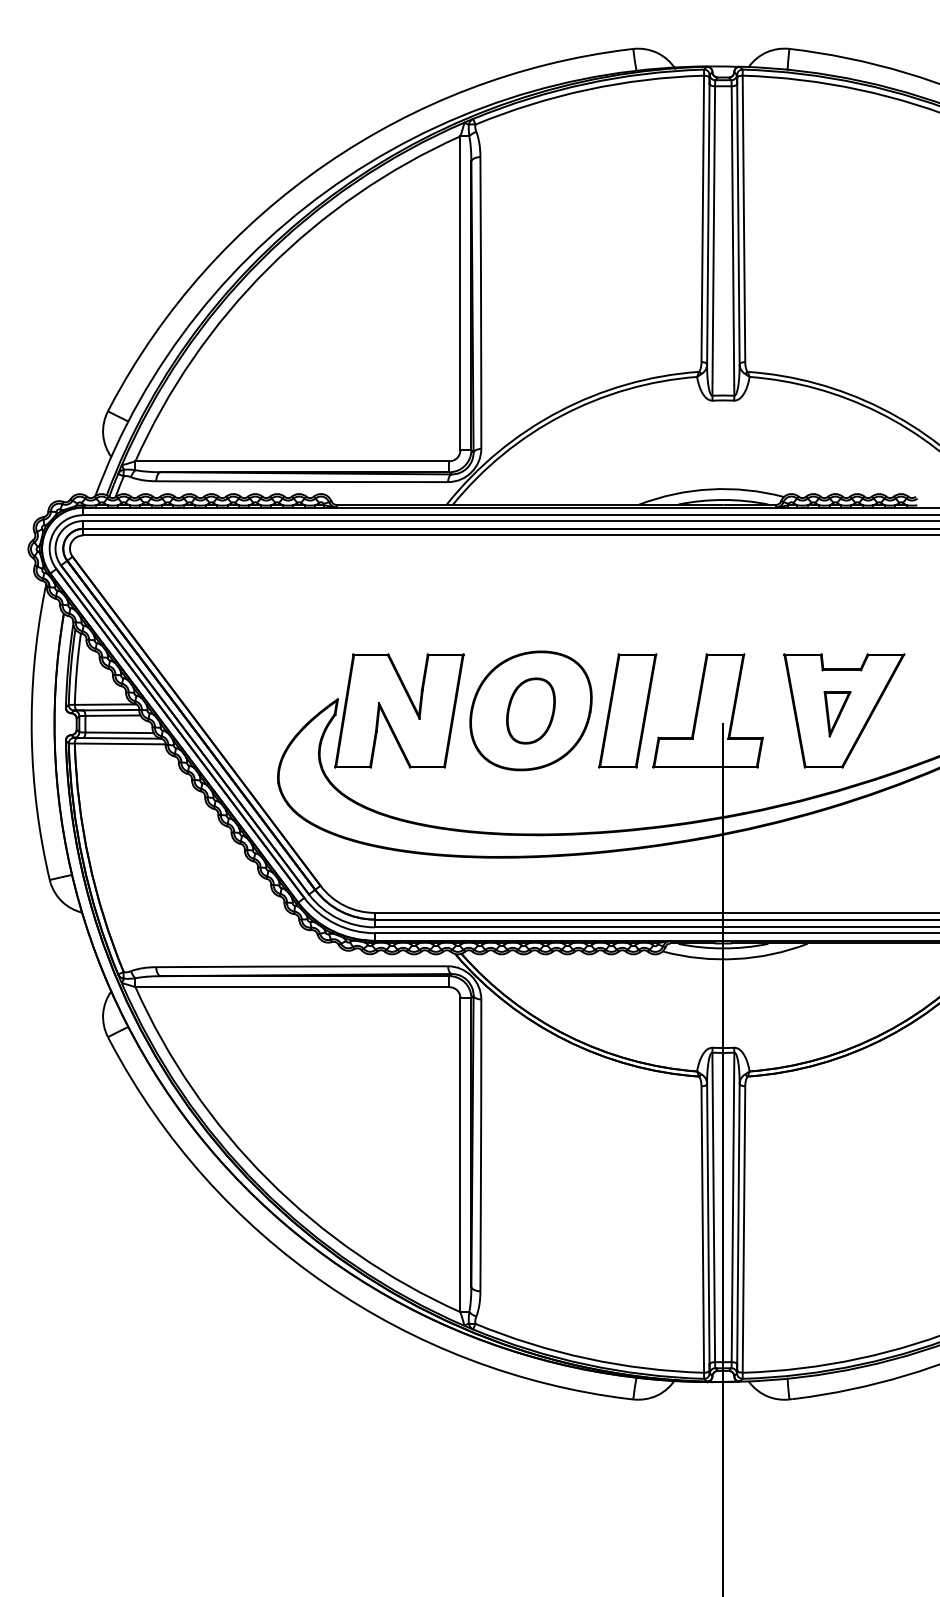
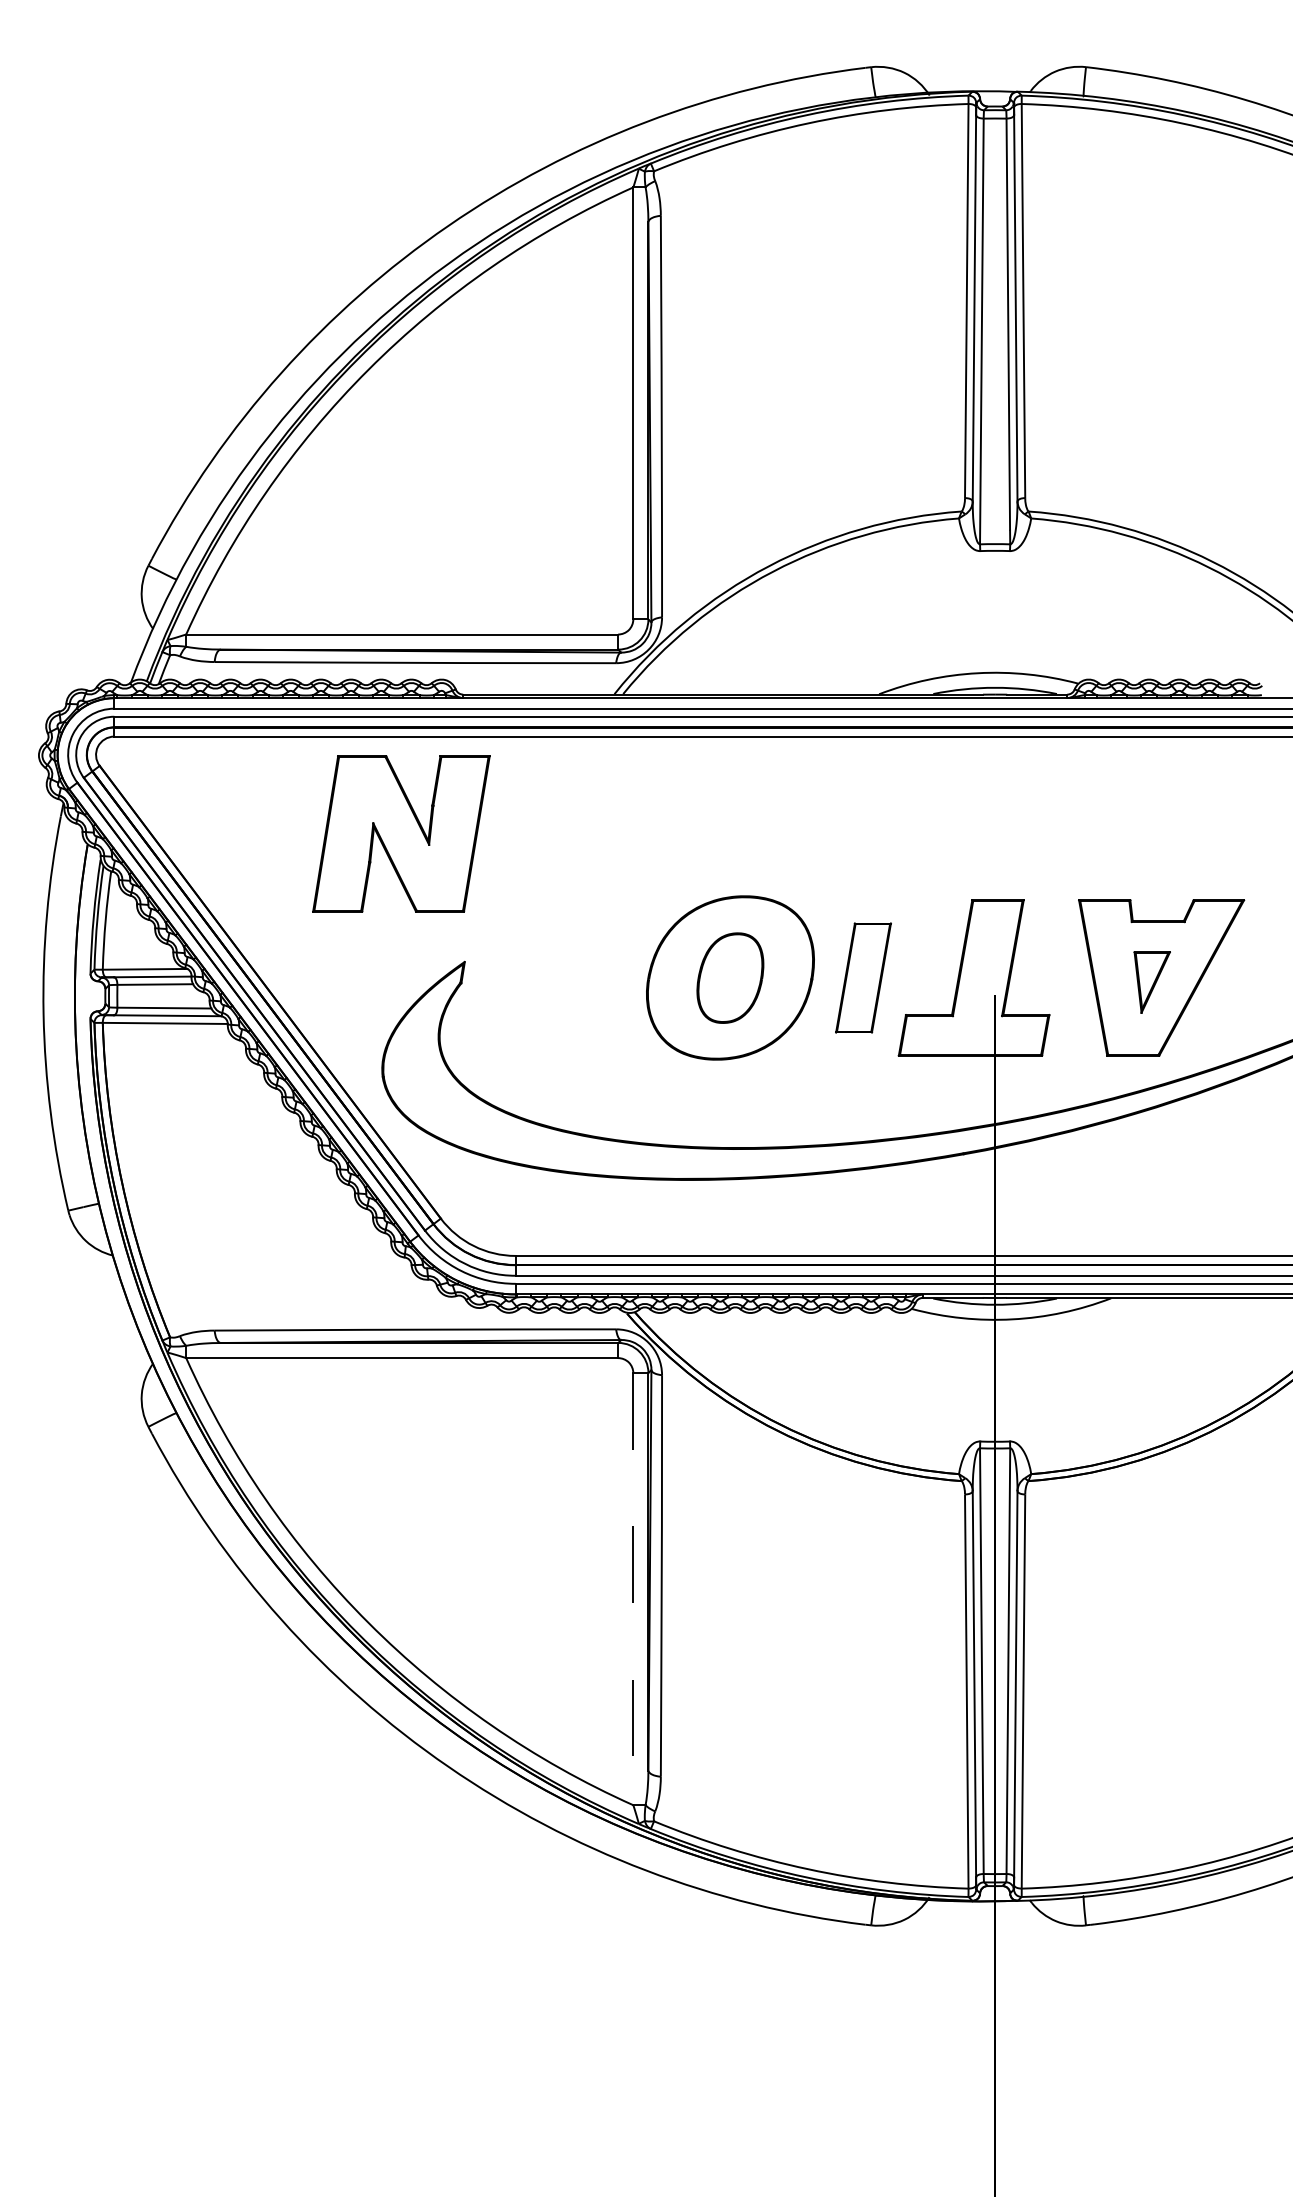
part: (399, 710) -> (401, 833), moved
part: (627, 710) -> (863, 977), size x0.7
line: (460, 1155) -> (633, 1589), solid -> dashed

